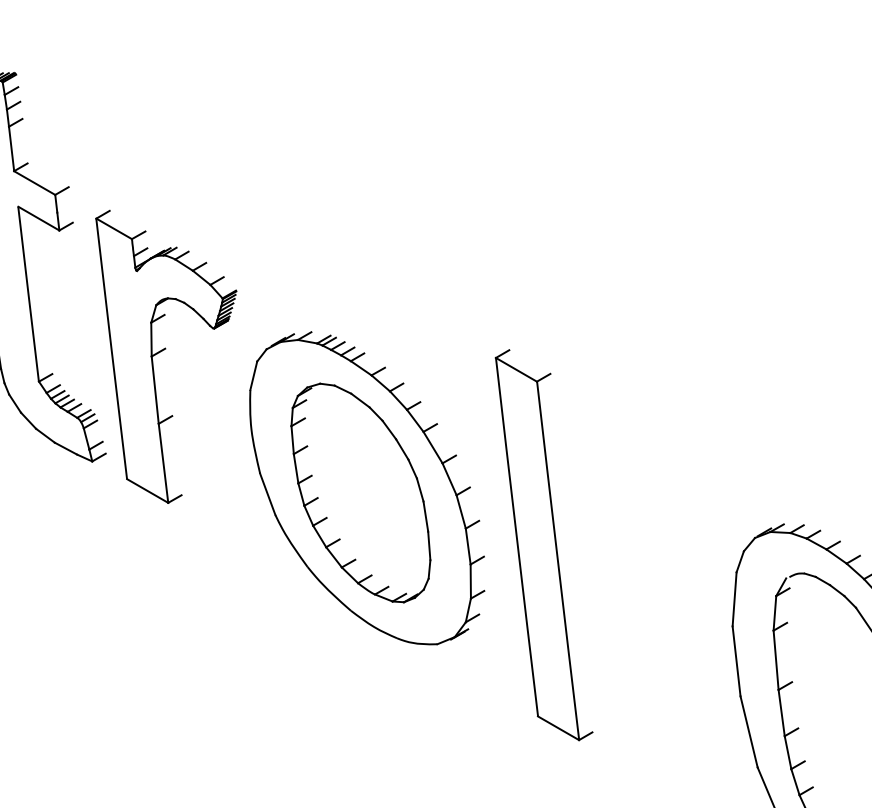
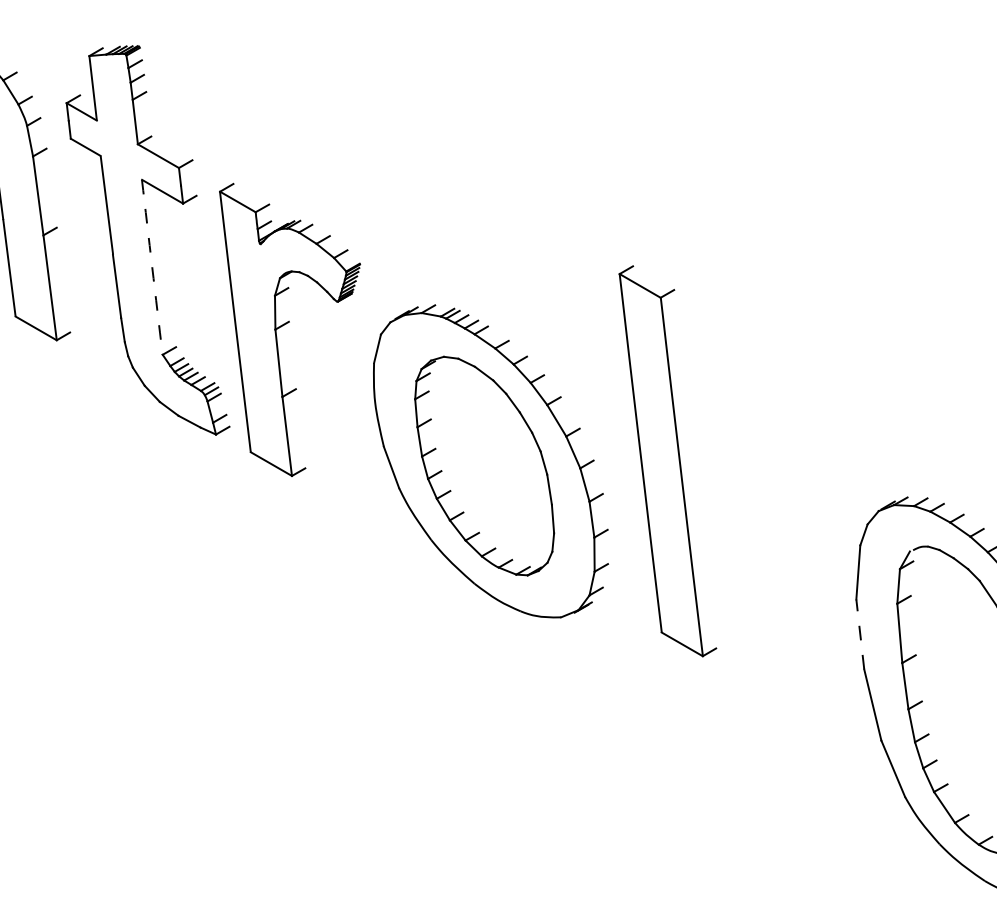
arc: (28, 294) -> (152, 267), solid -> dashed
part: (543, 545) -> (667, 461), moved
line: (736, 660) -> (860, 633), solid -> dashed

